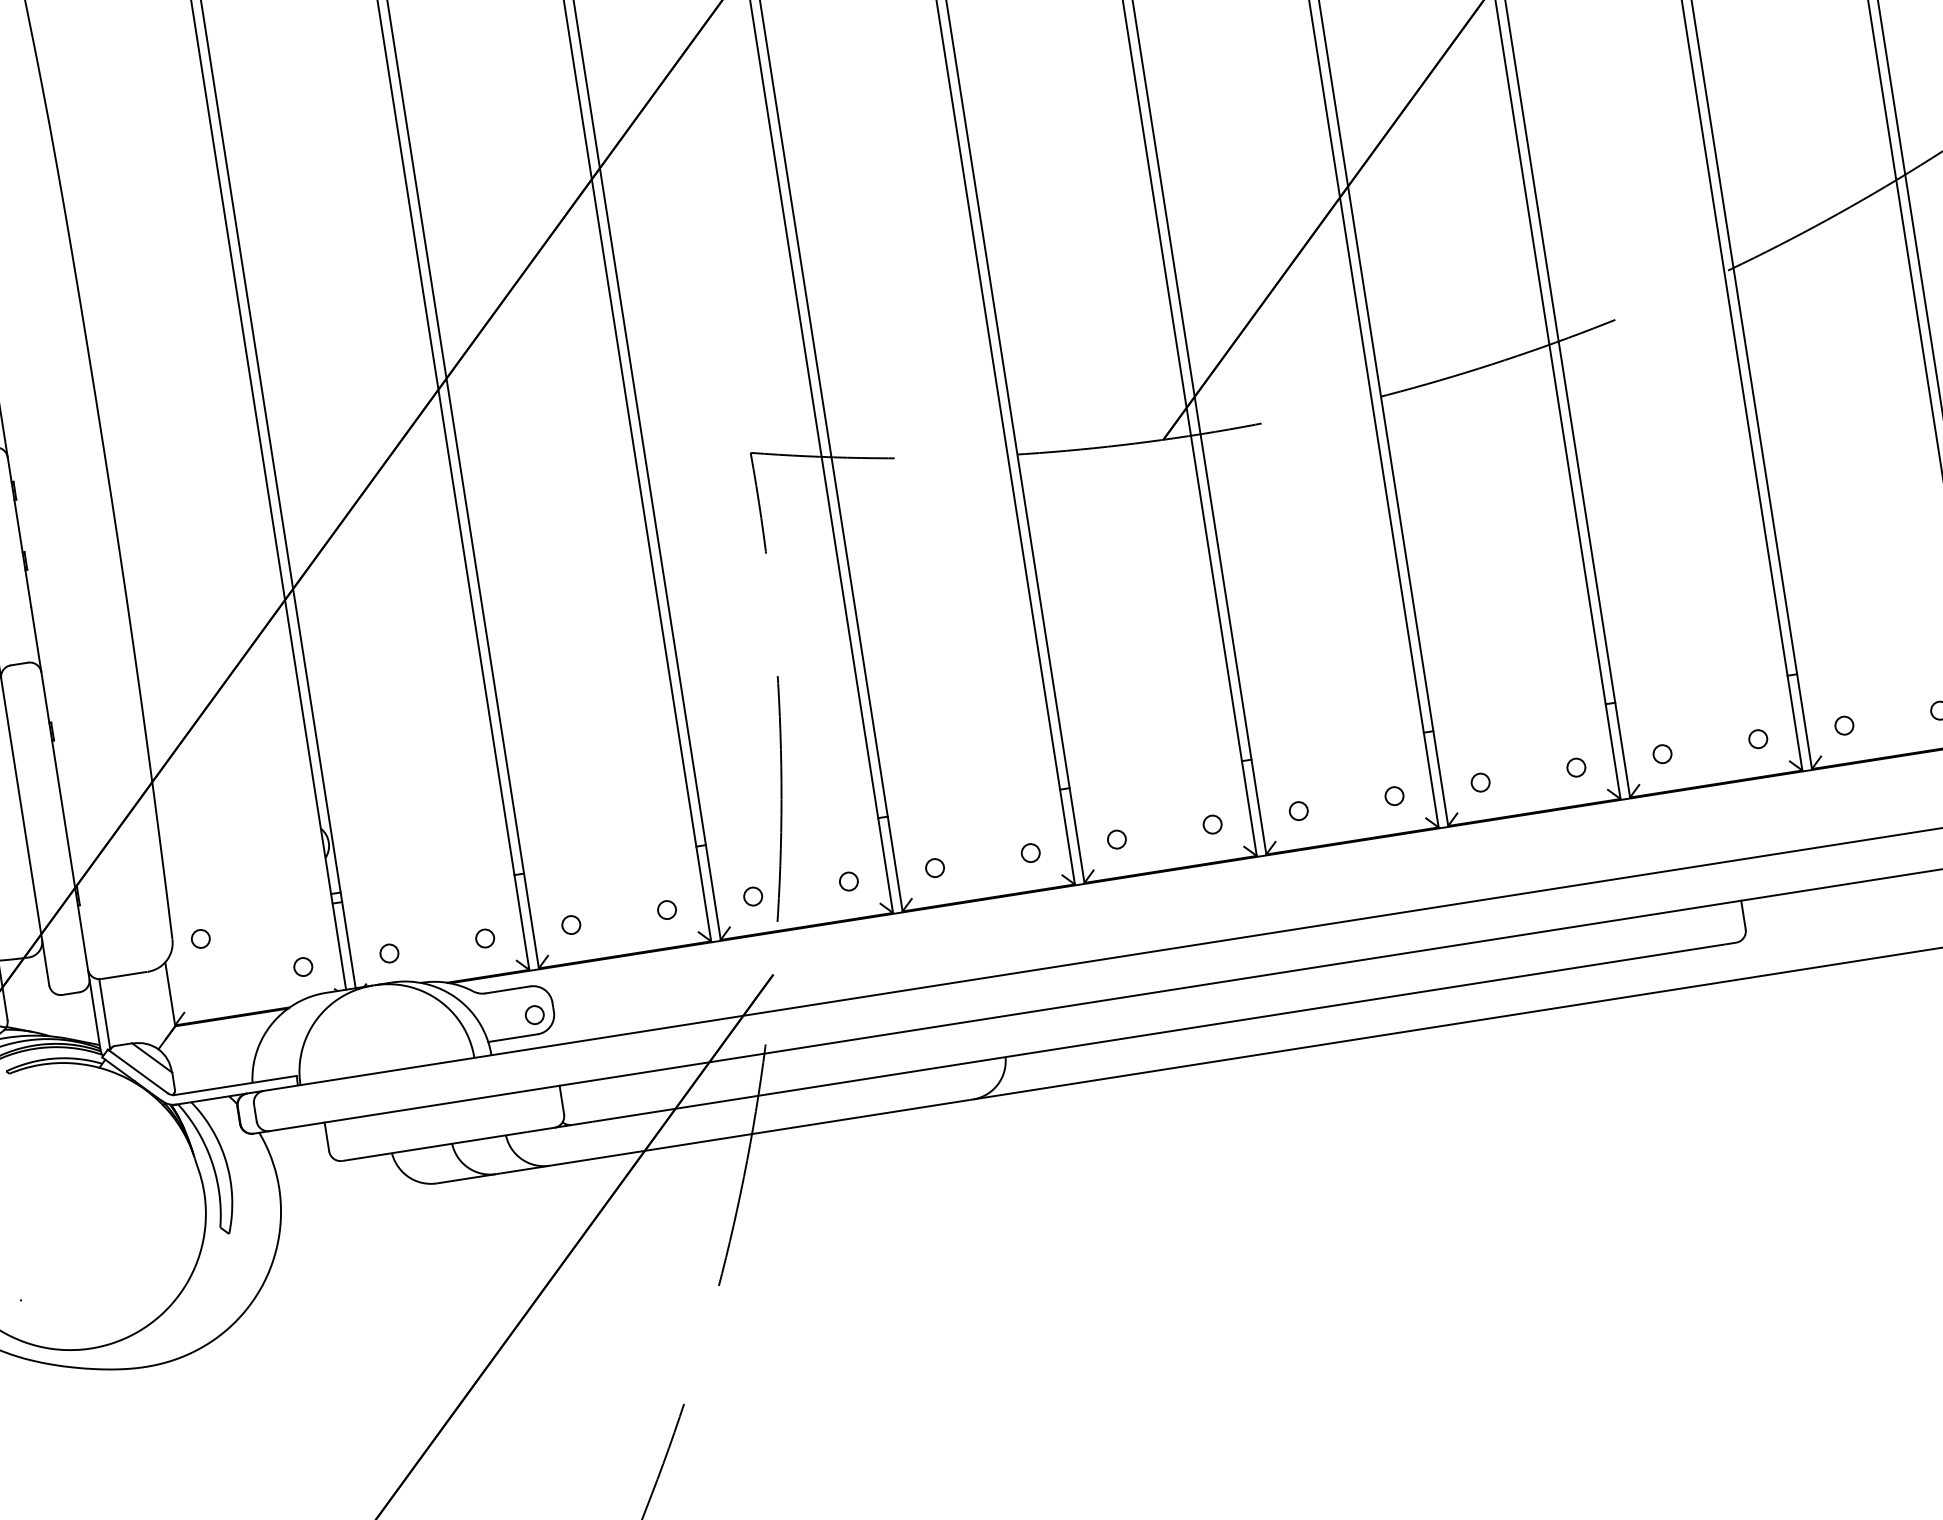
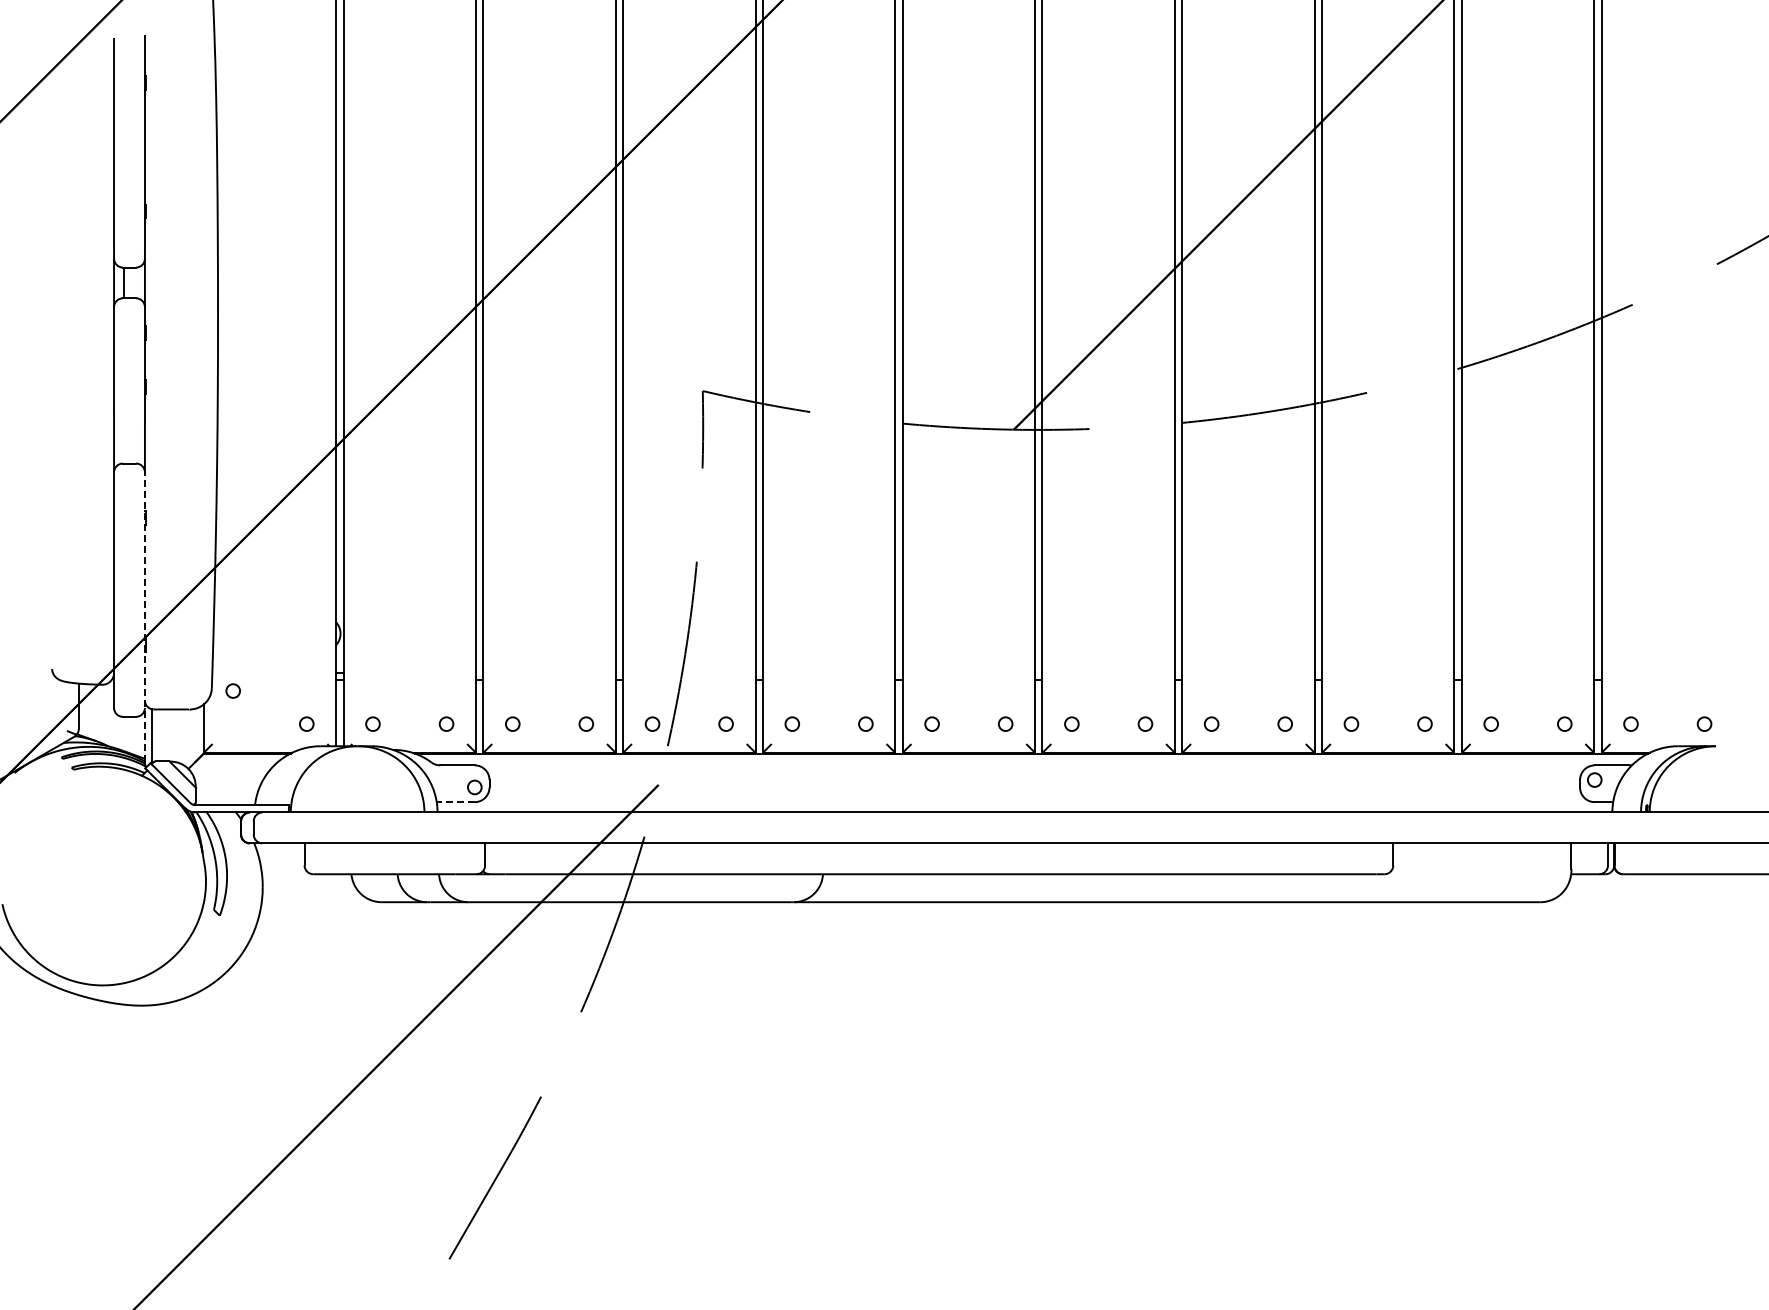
line: (70, 861) -> (144, 617), solid -> dashed
line: (512, 1038) -> (455, 802), solid -> dashed

